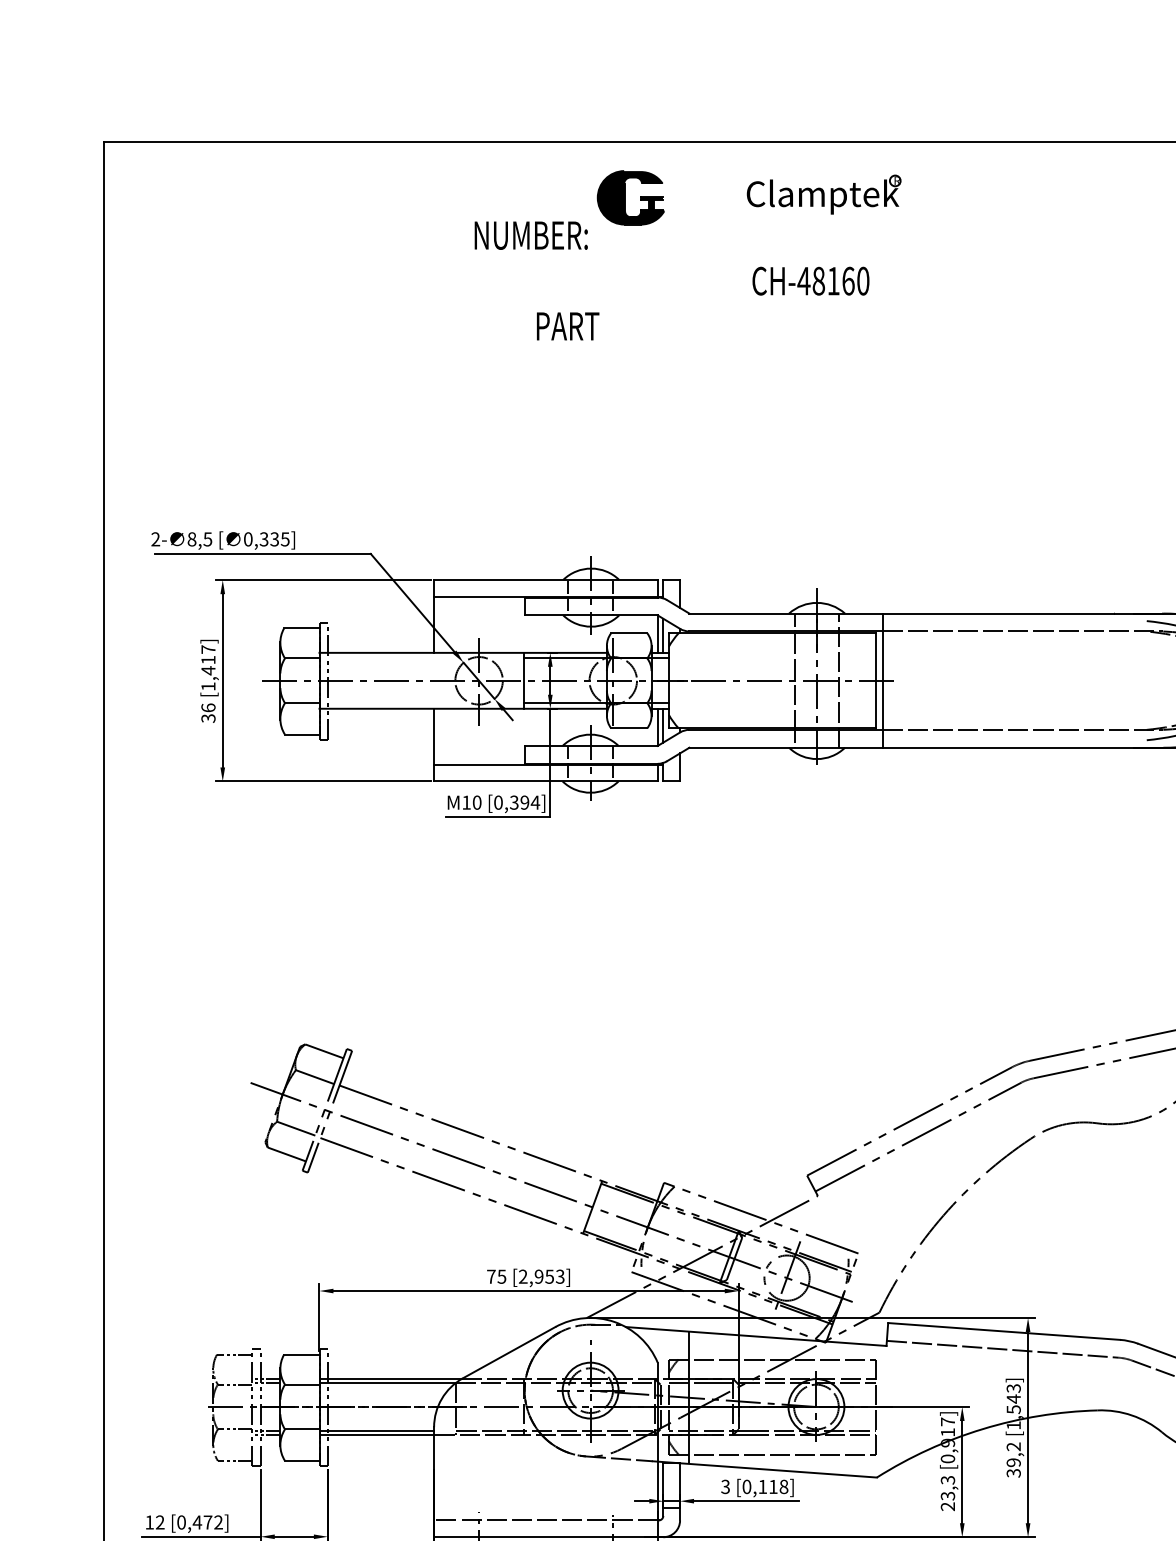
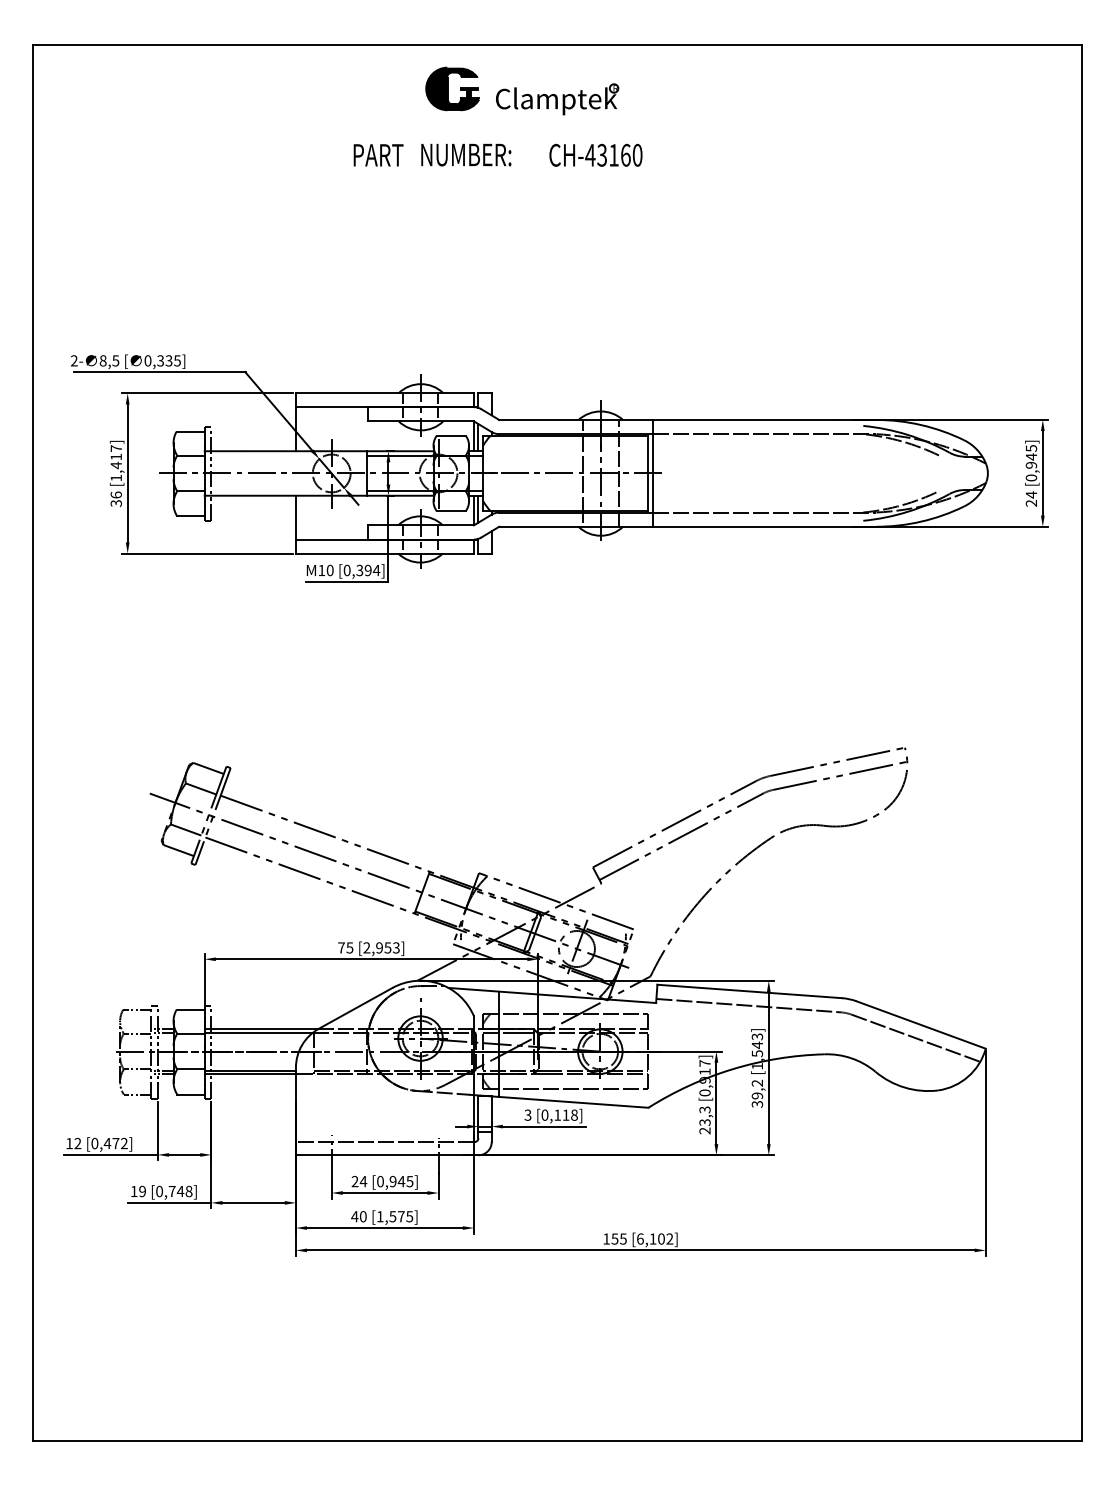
part: (824, 194) -> (557, 99), moved
text: (531, 234) -> (466, 154), moved
text: (819, 280) -> (602, 154), CH-48160 -> CH-43160
text: (567, 326) -> (378, 155), moved

